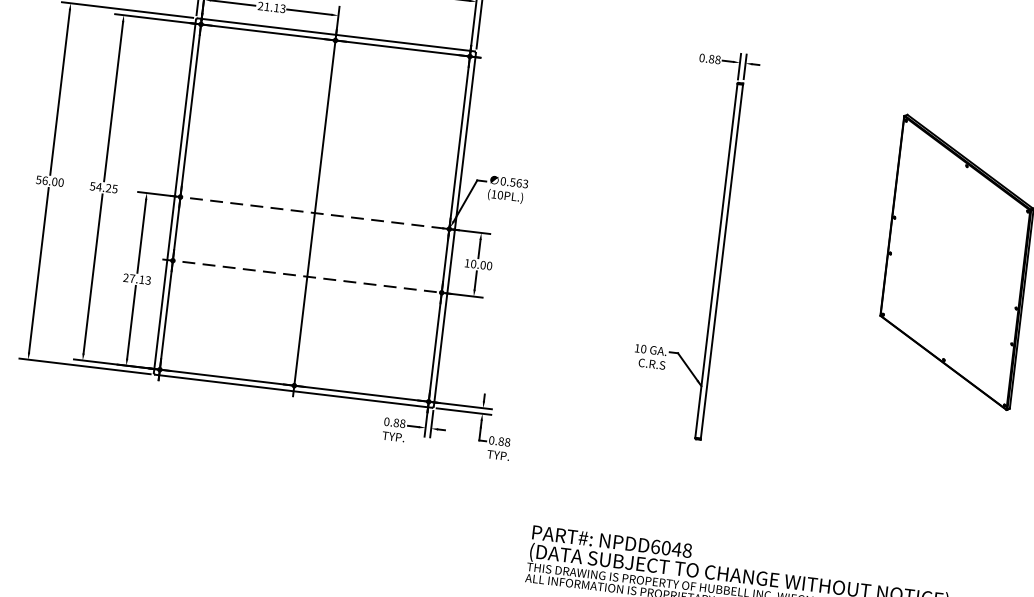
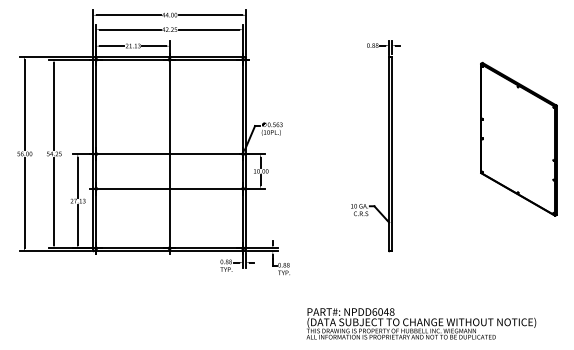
line: (316, 214) -> (170, 154), dashed -> solid
line: (308, 276) -> (170, 188), dashed -> solid

